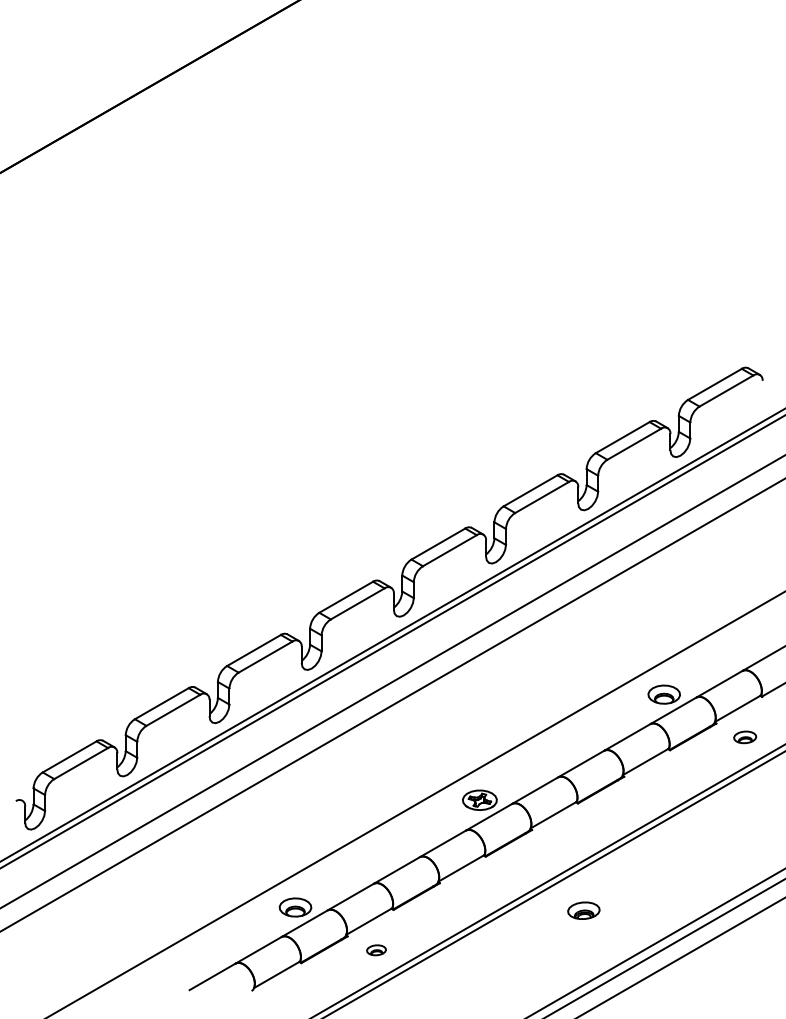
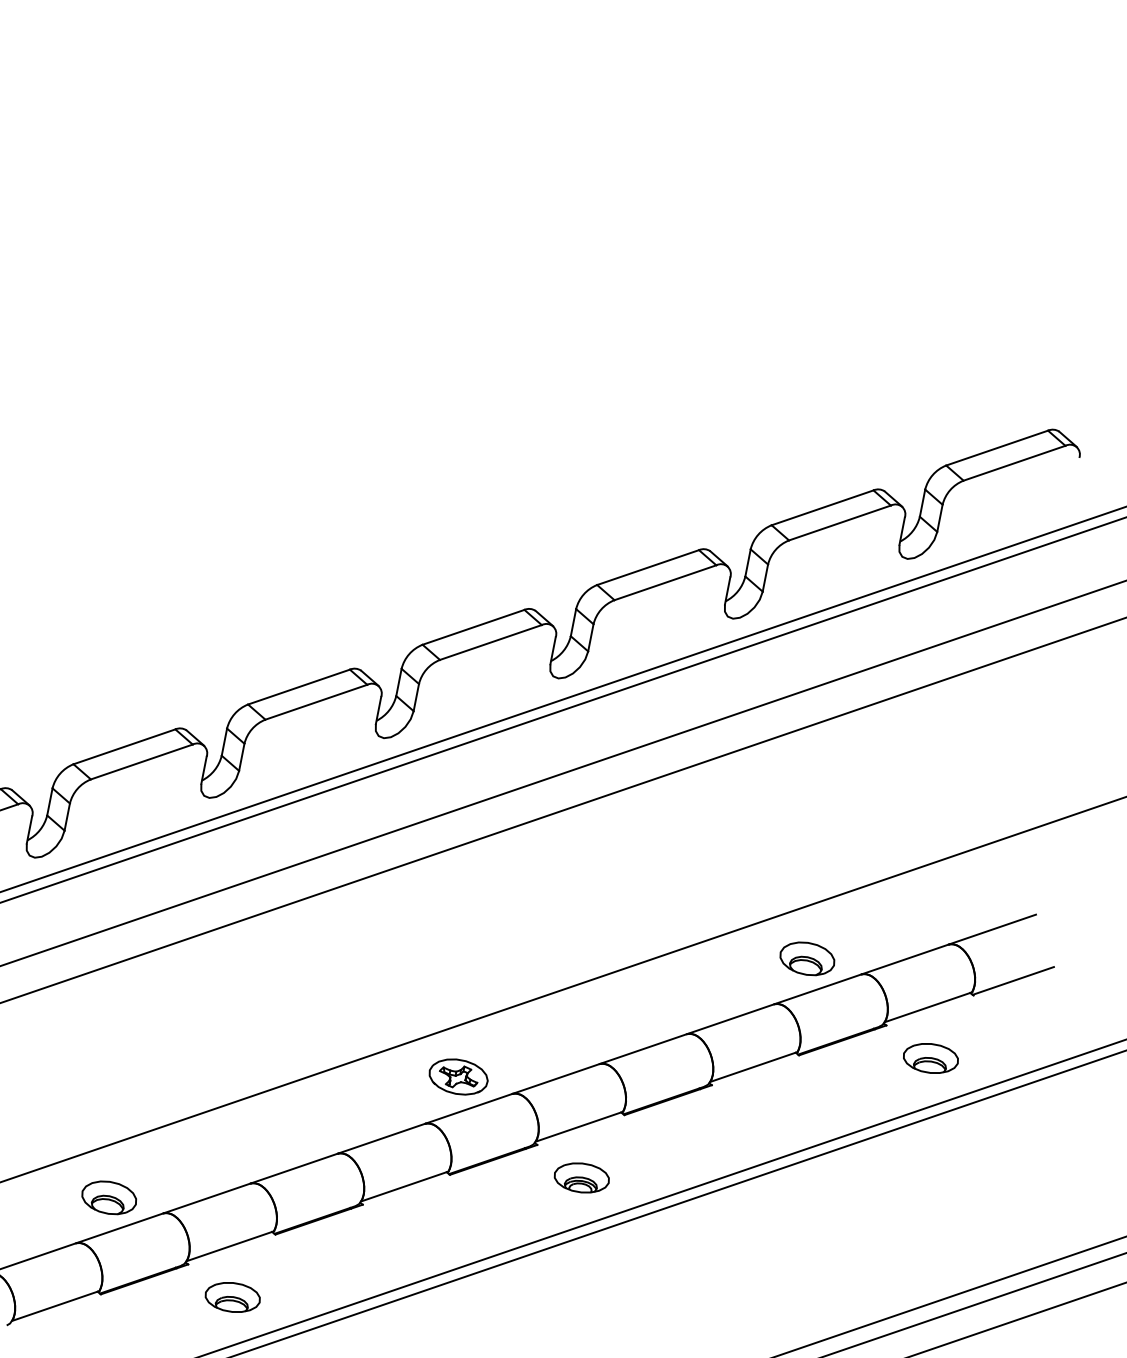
part: (744, 737) -> (929, 1058), size x1.43
part: (583, 910) -> (581, 1177), moved
part: (376, 950) -> (232, 1297), size x1.67

